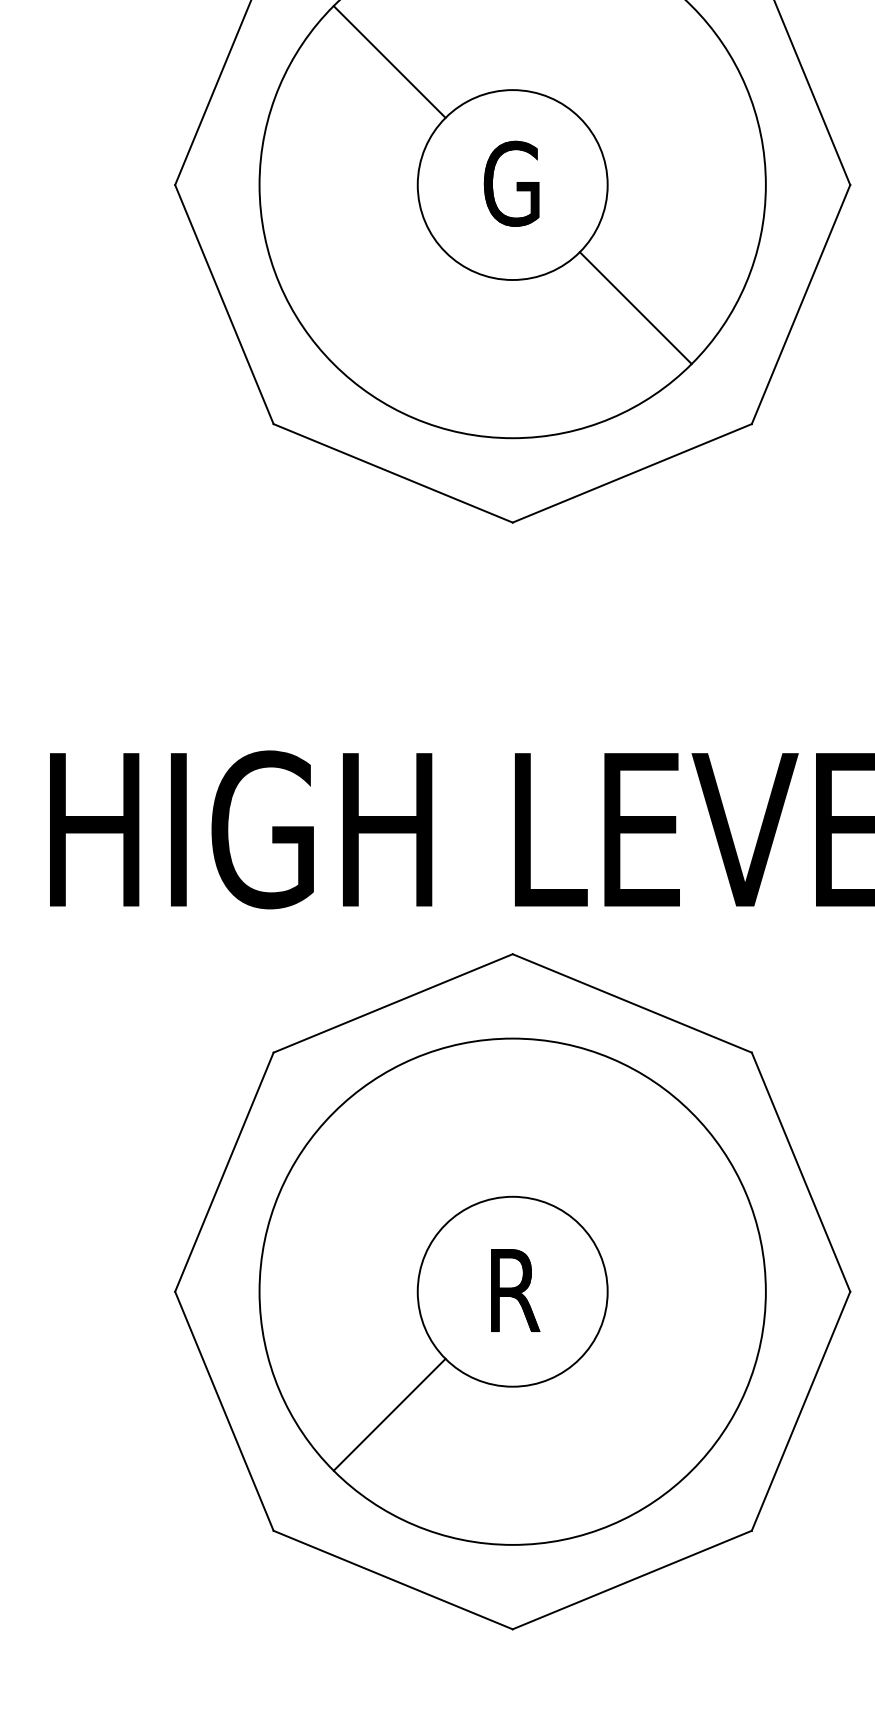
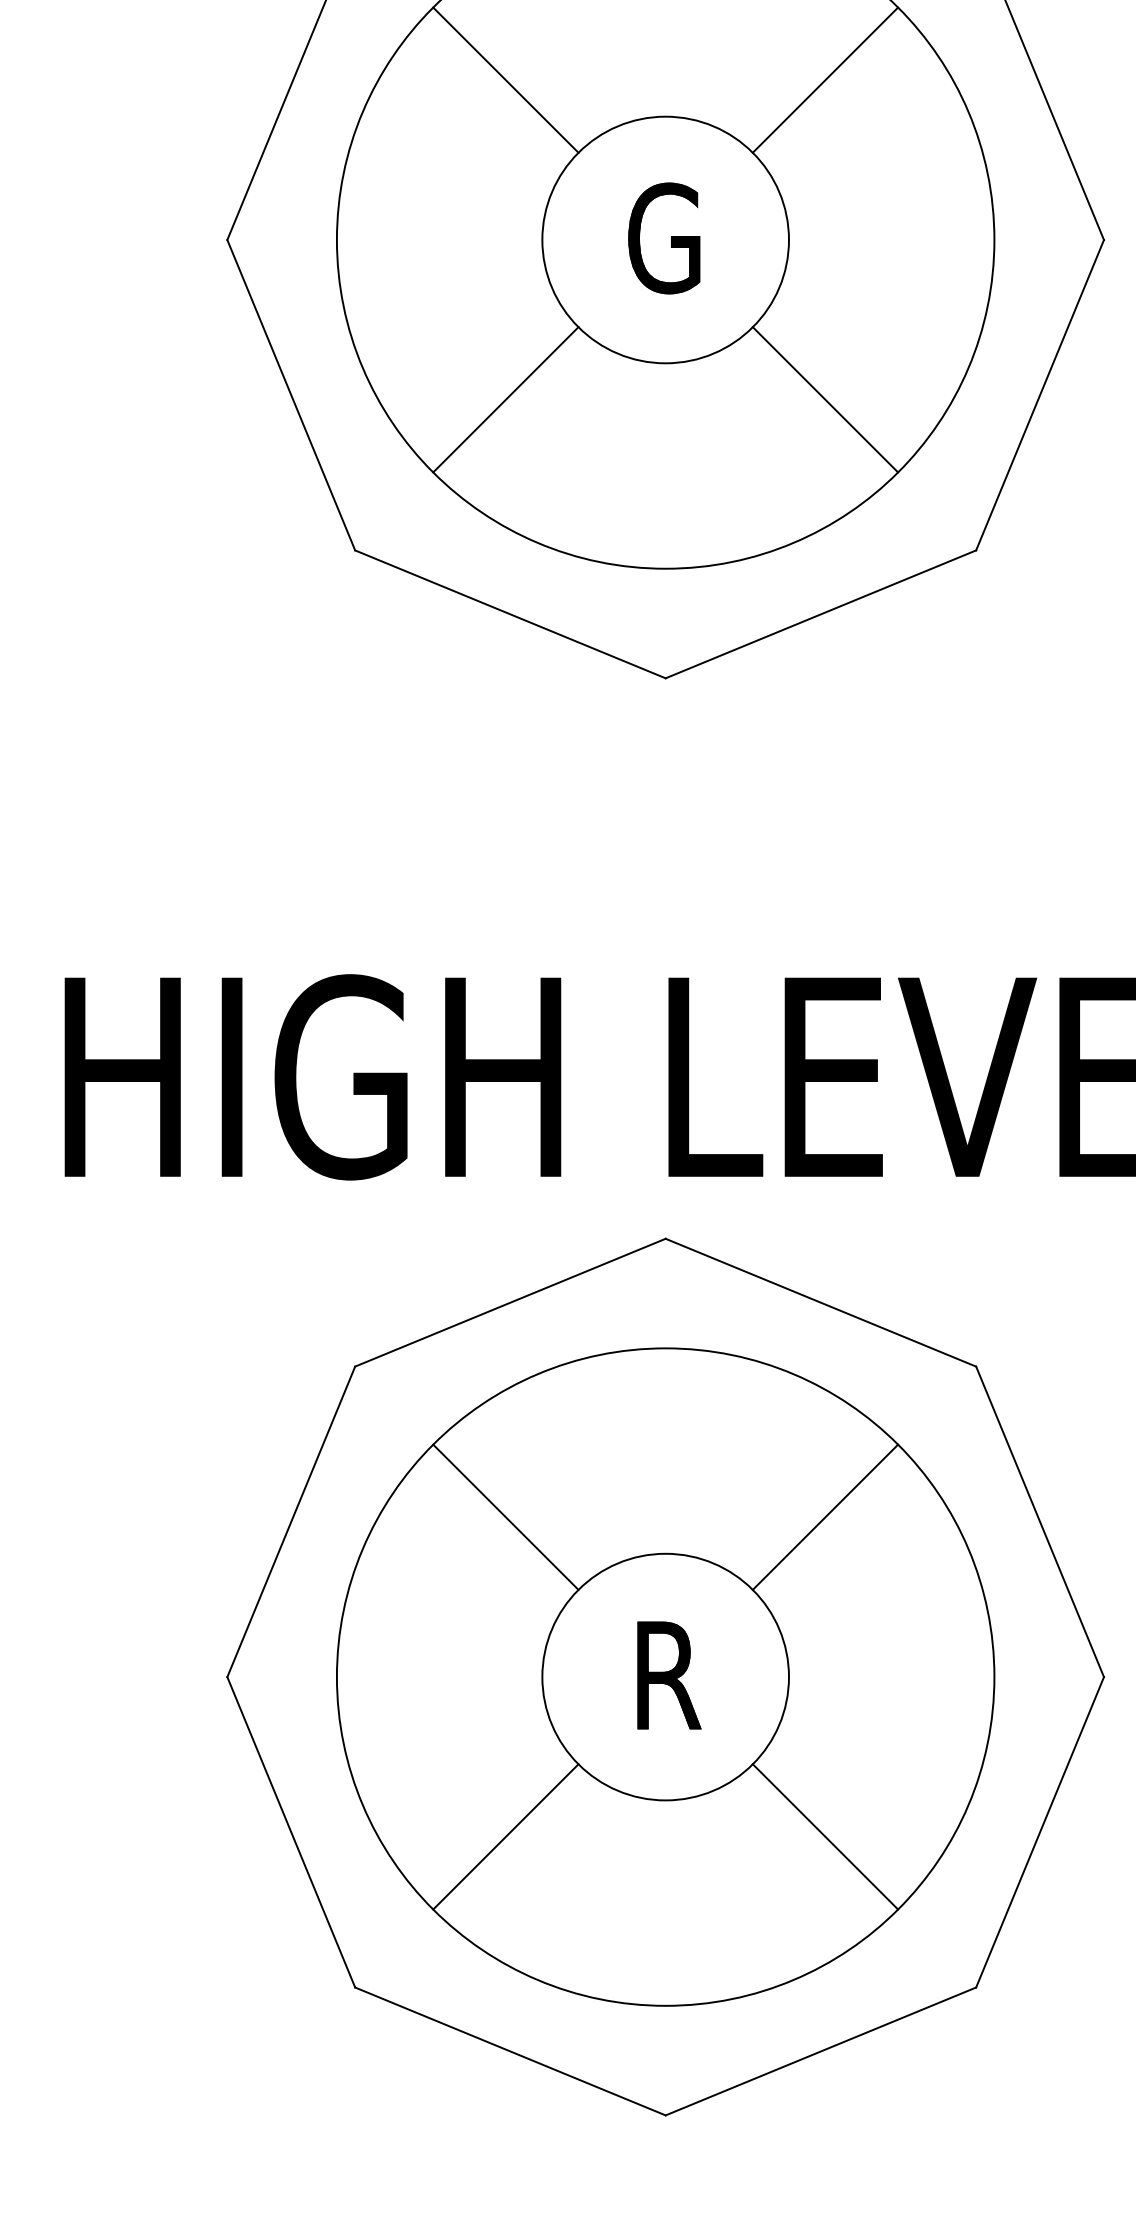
line: (635, 61) -> (825, 79), added
line: (389, 307) -> (505, 399), added
line: (389, 1168) -> (505, 1516), added
line: (635, 1168) -> (825, 1516), added
line: (635, 1414) -> (825, 1836), added

